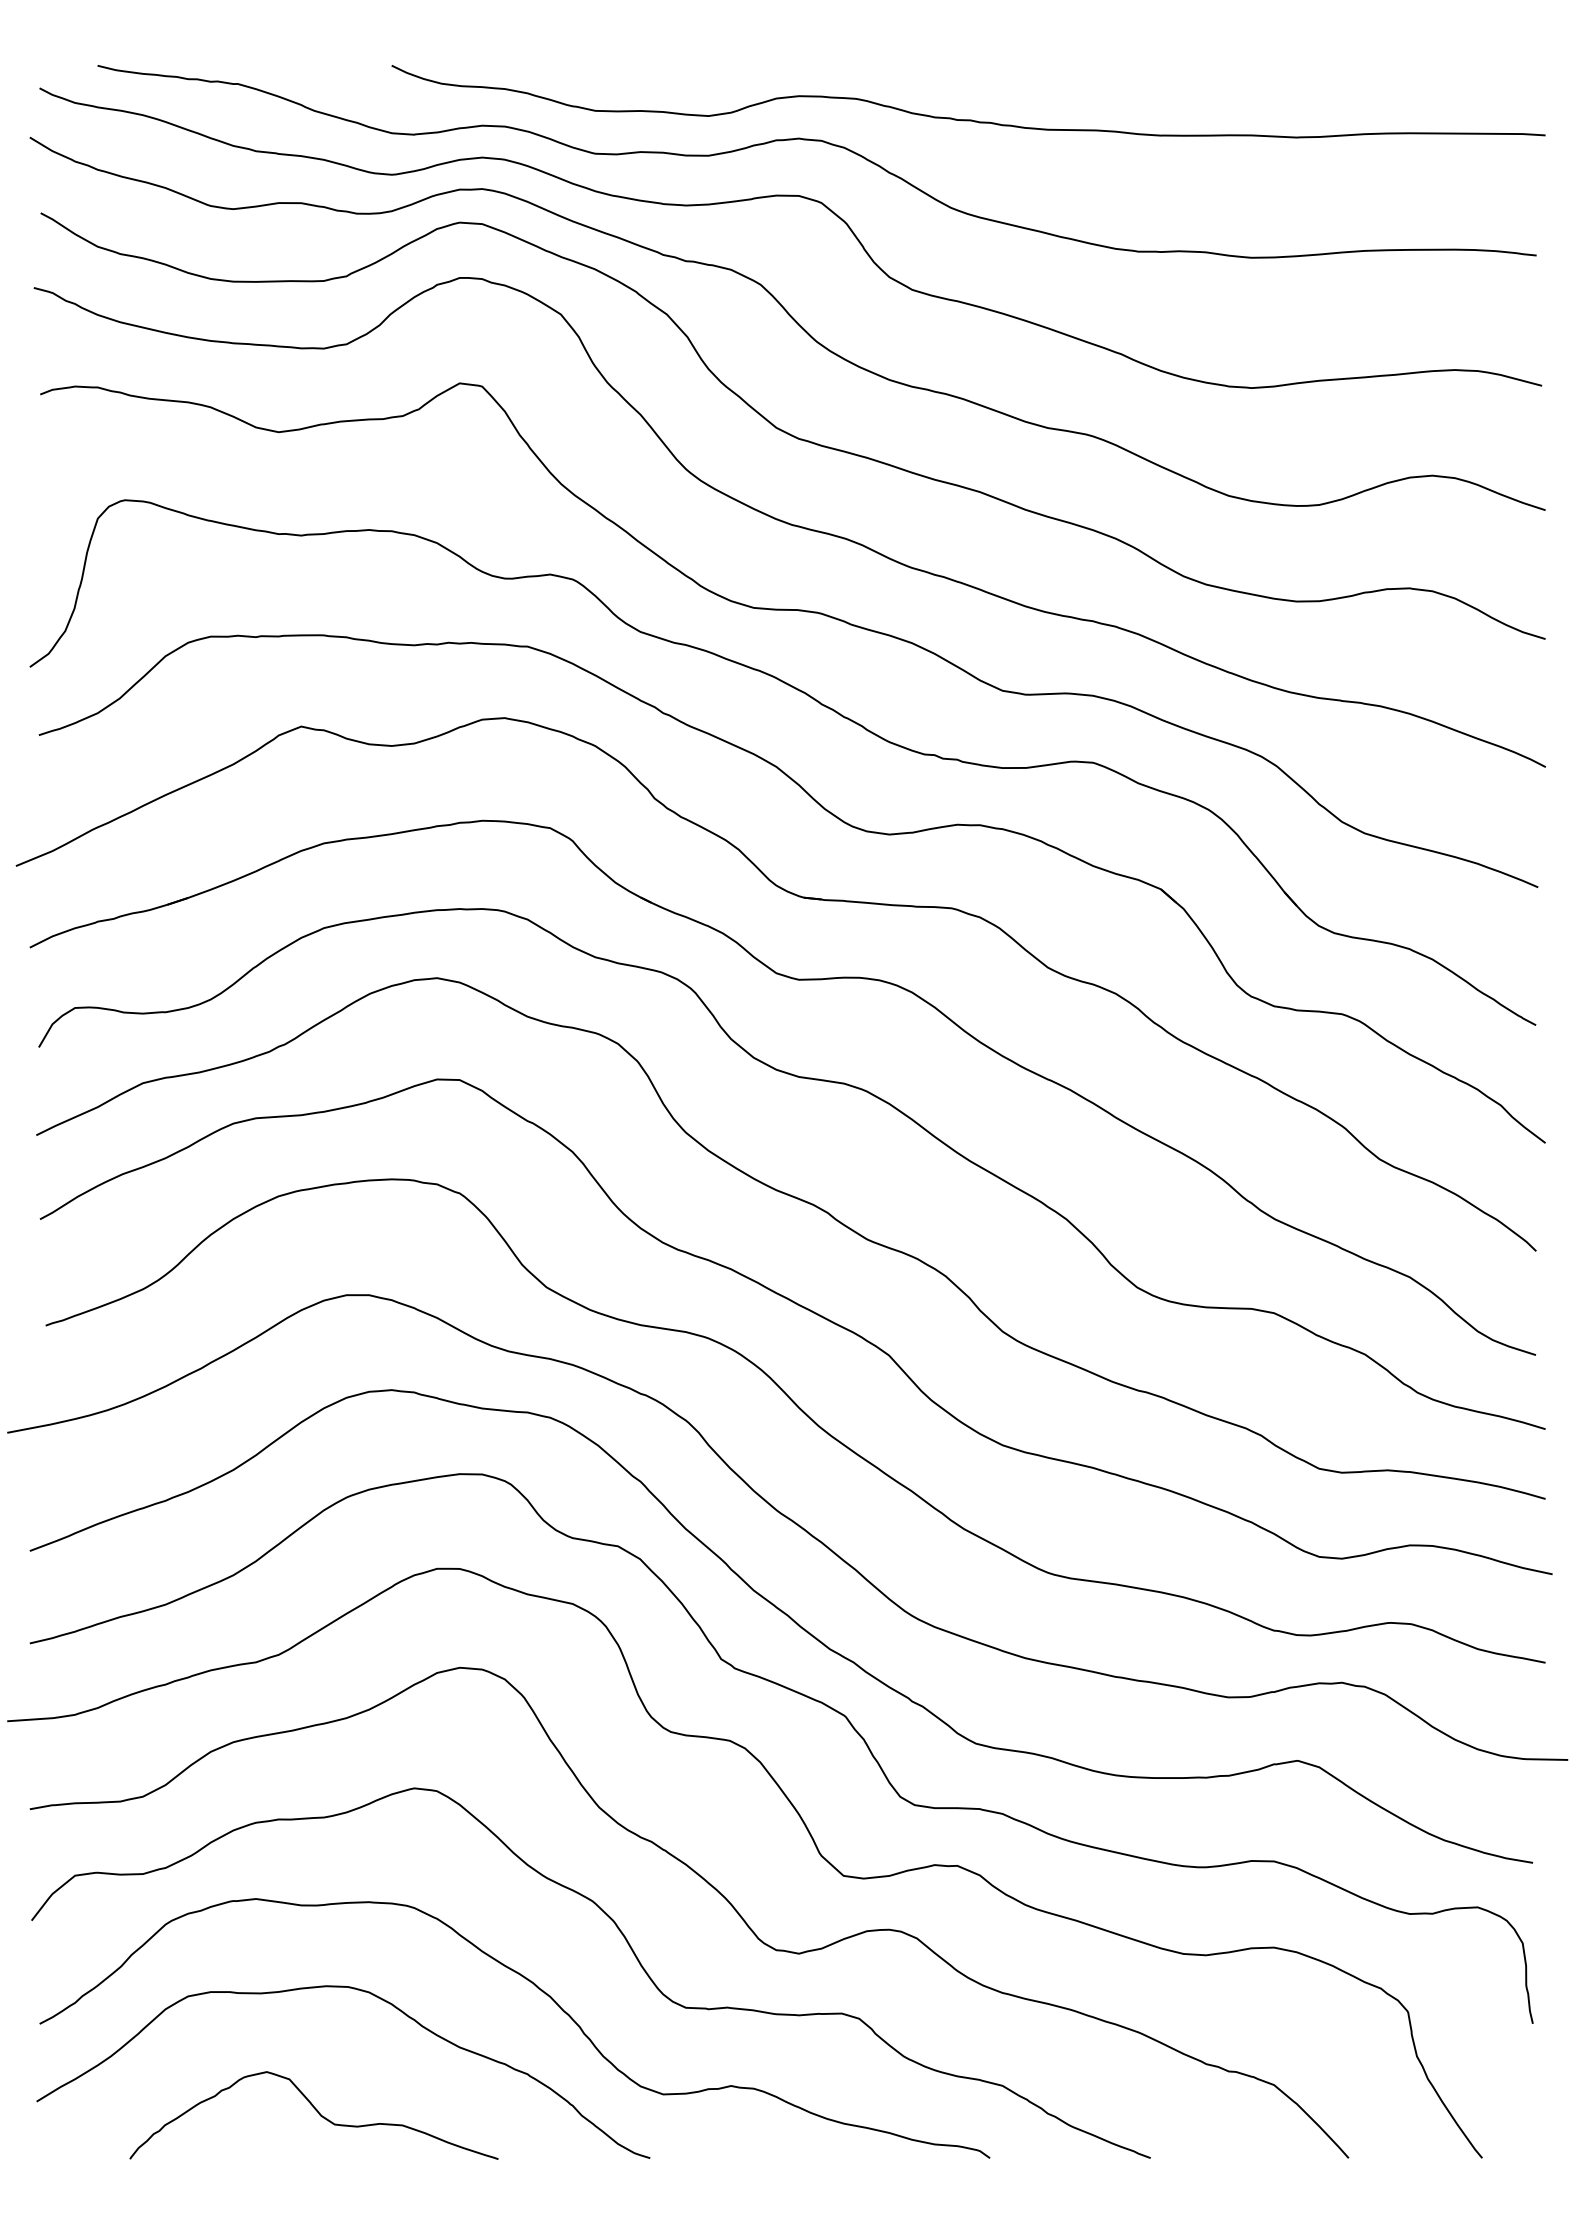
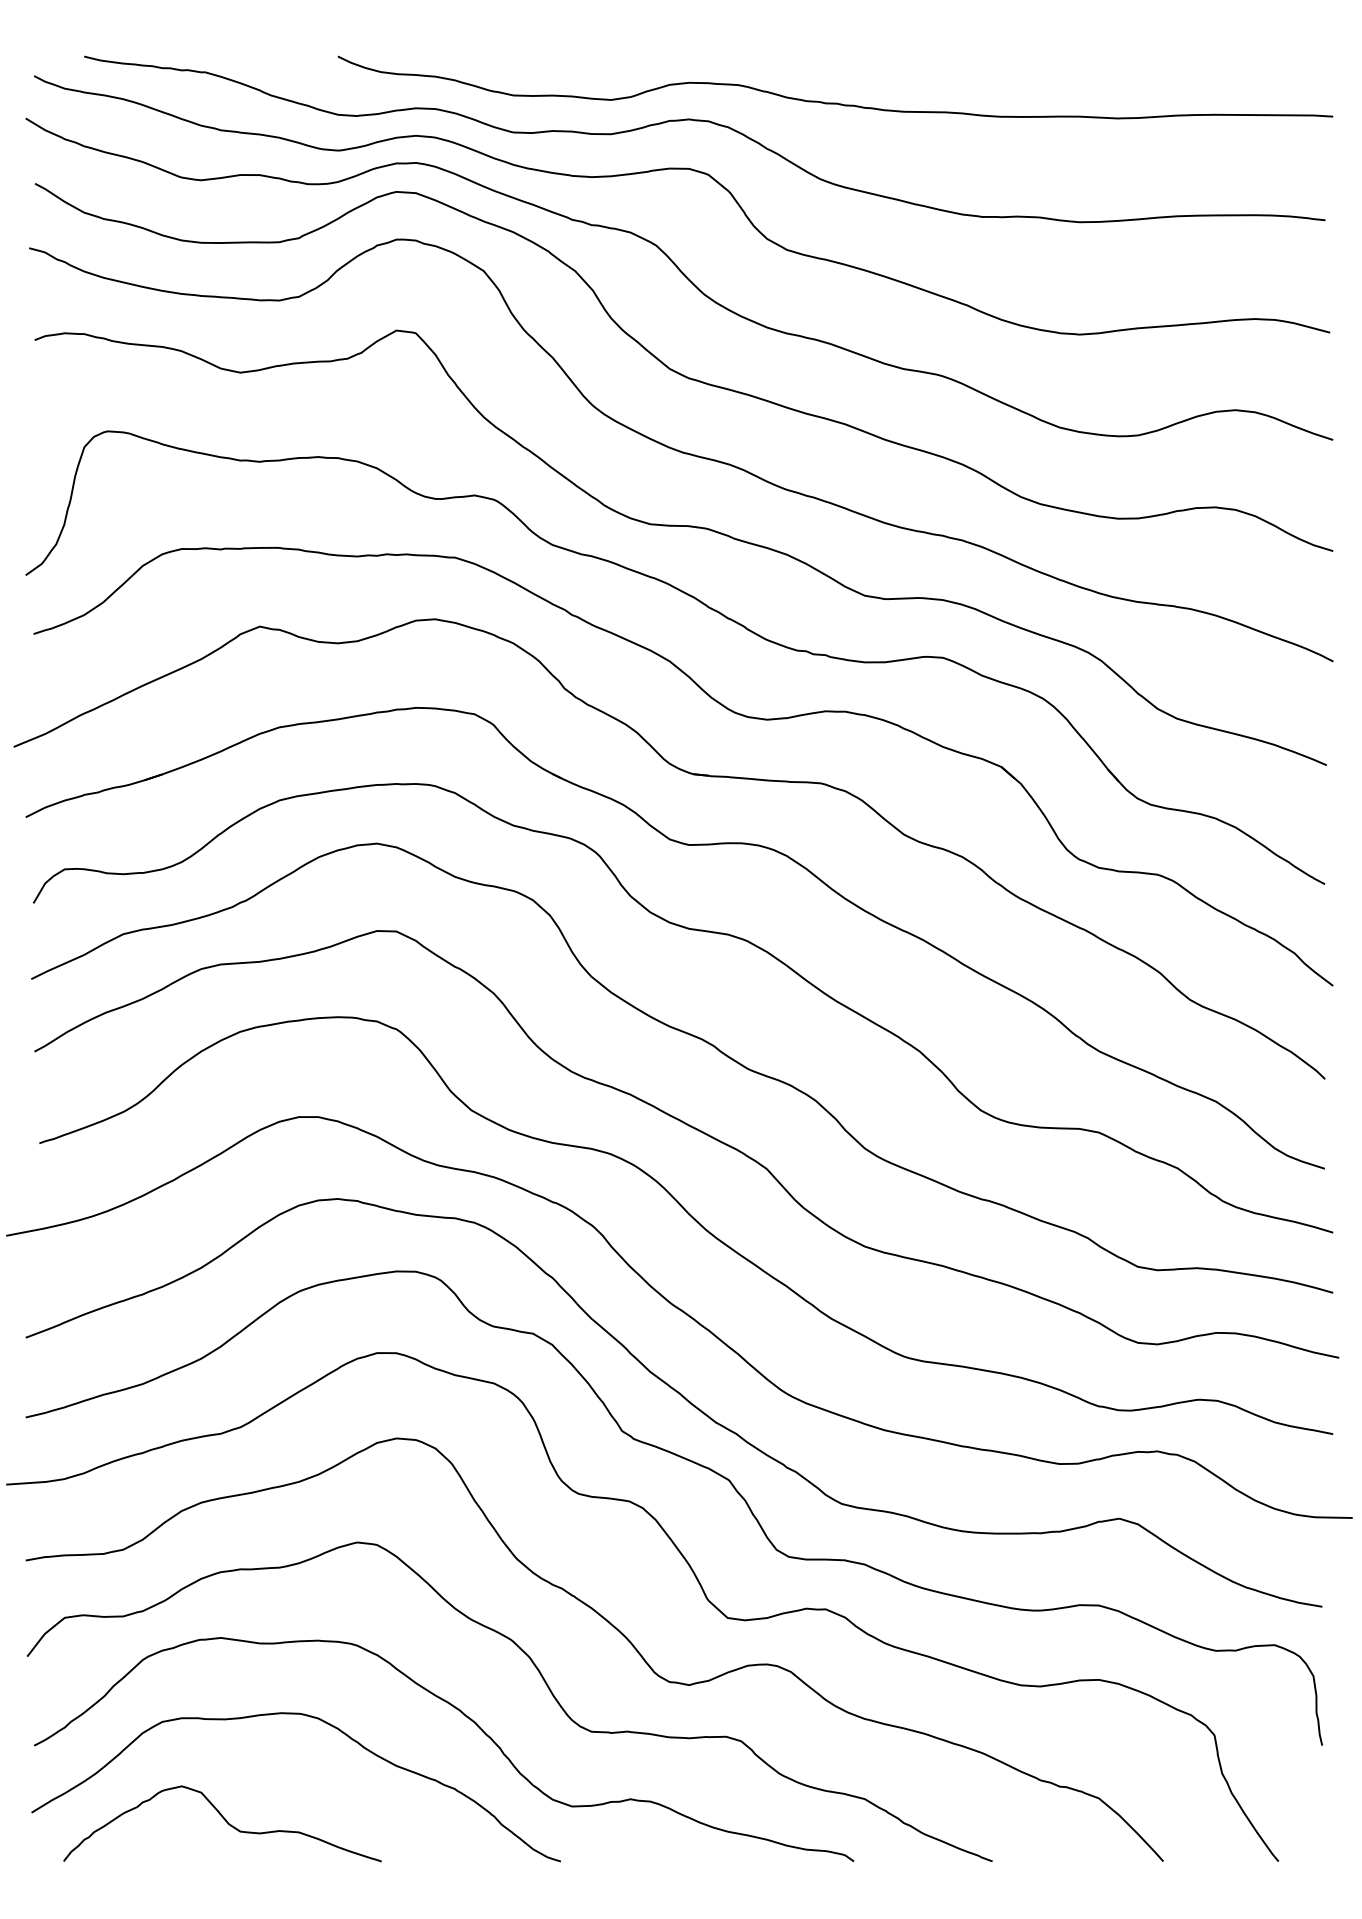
curve: (316, 2111) -> (224, 1820), moved

